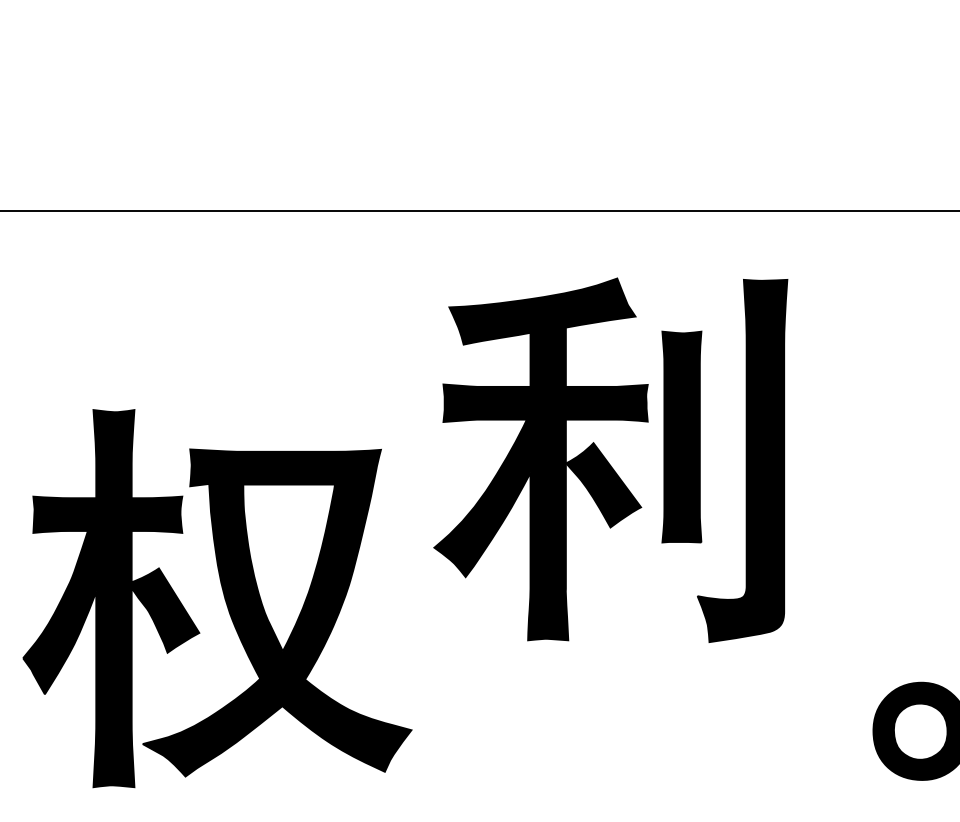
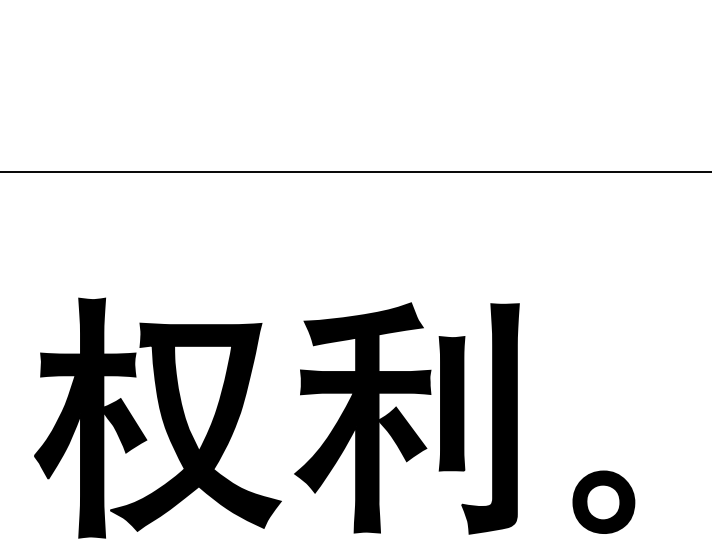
part: (610, 460) -> (406, 418), moved

